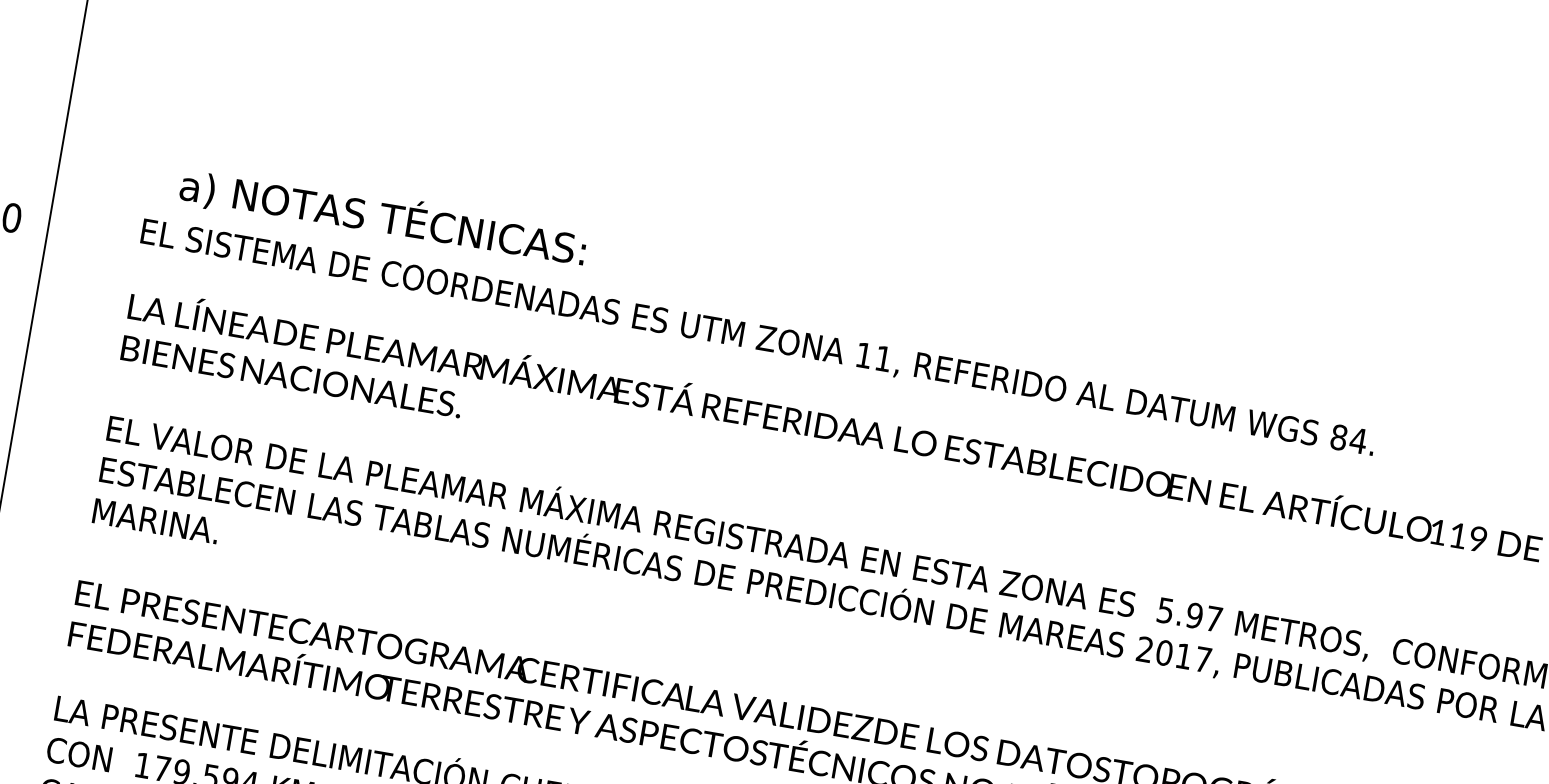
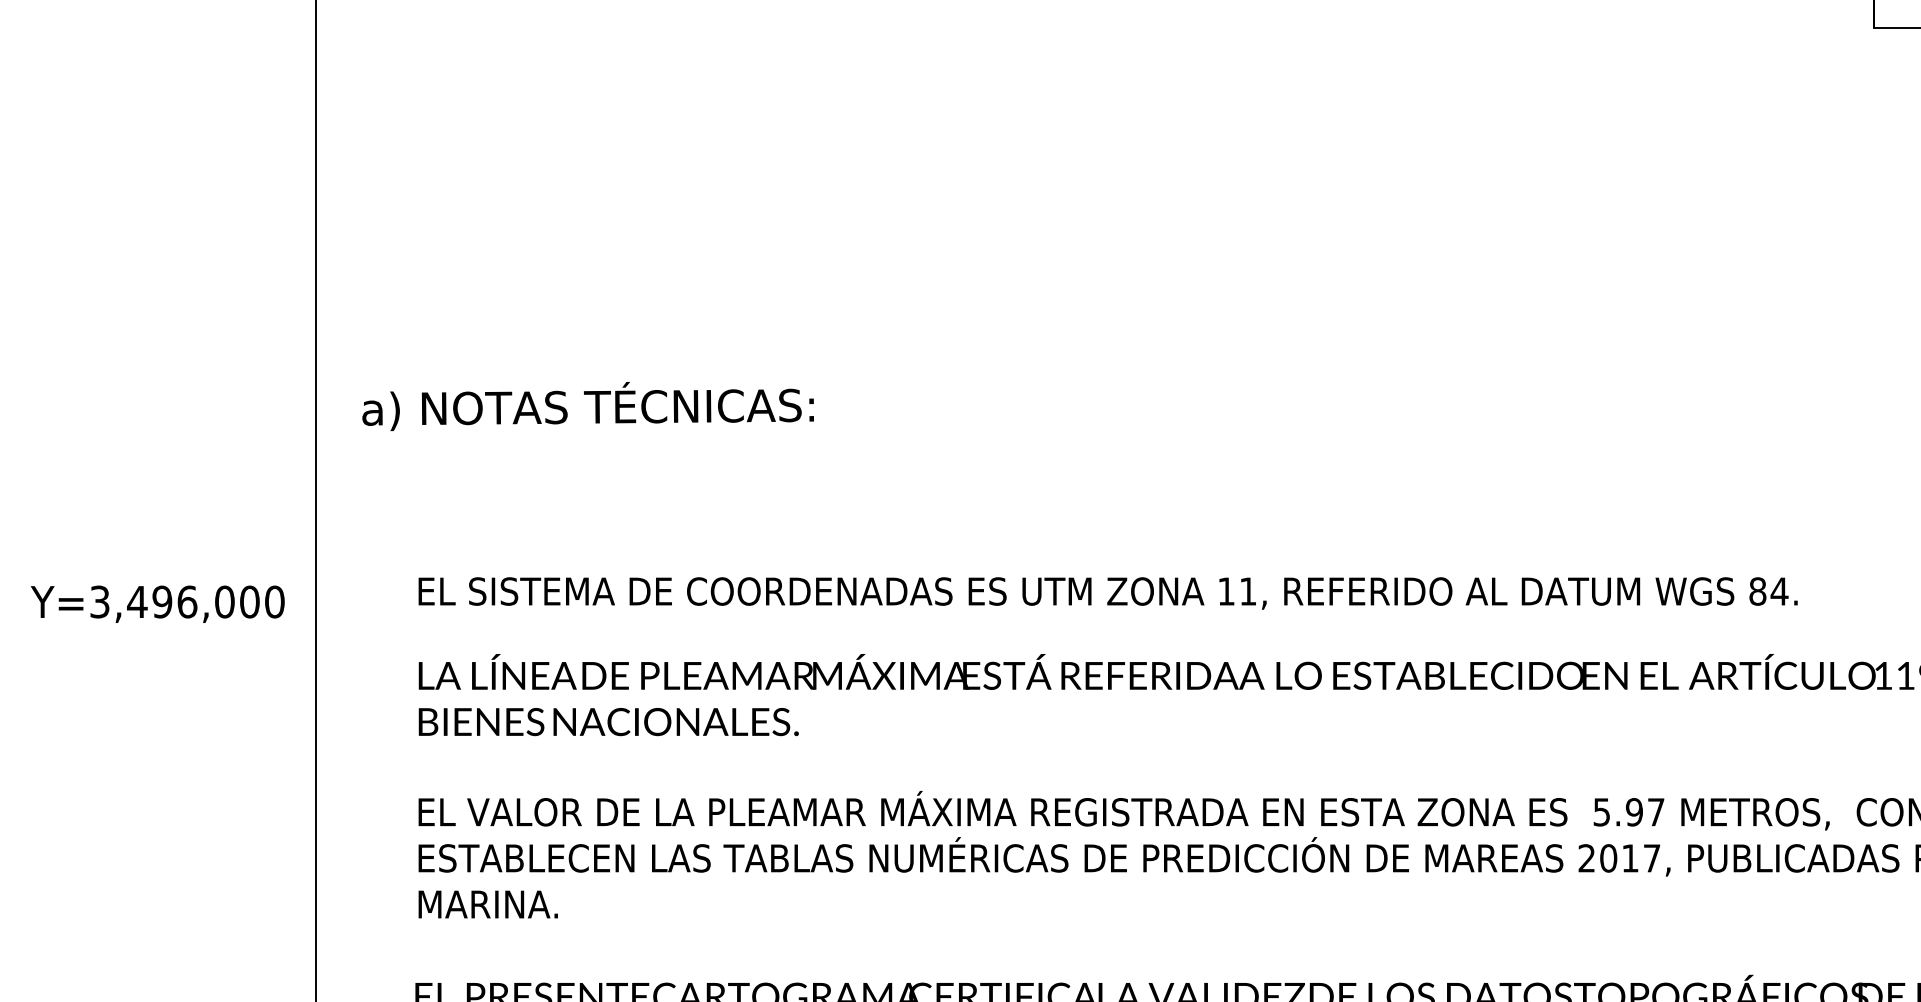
text: (382, 217) -> (587, 406), moved

